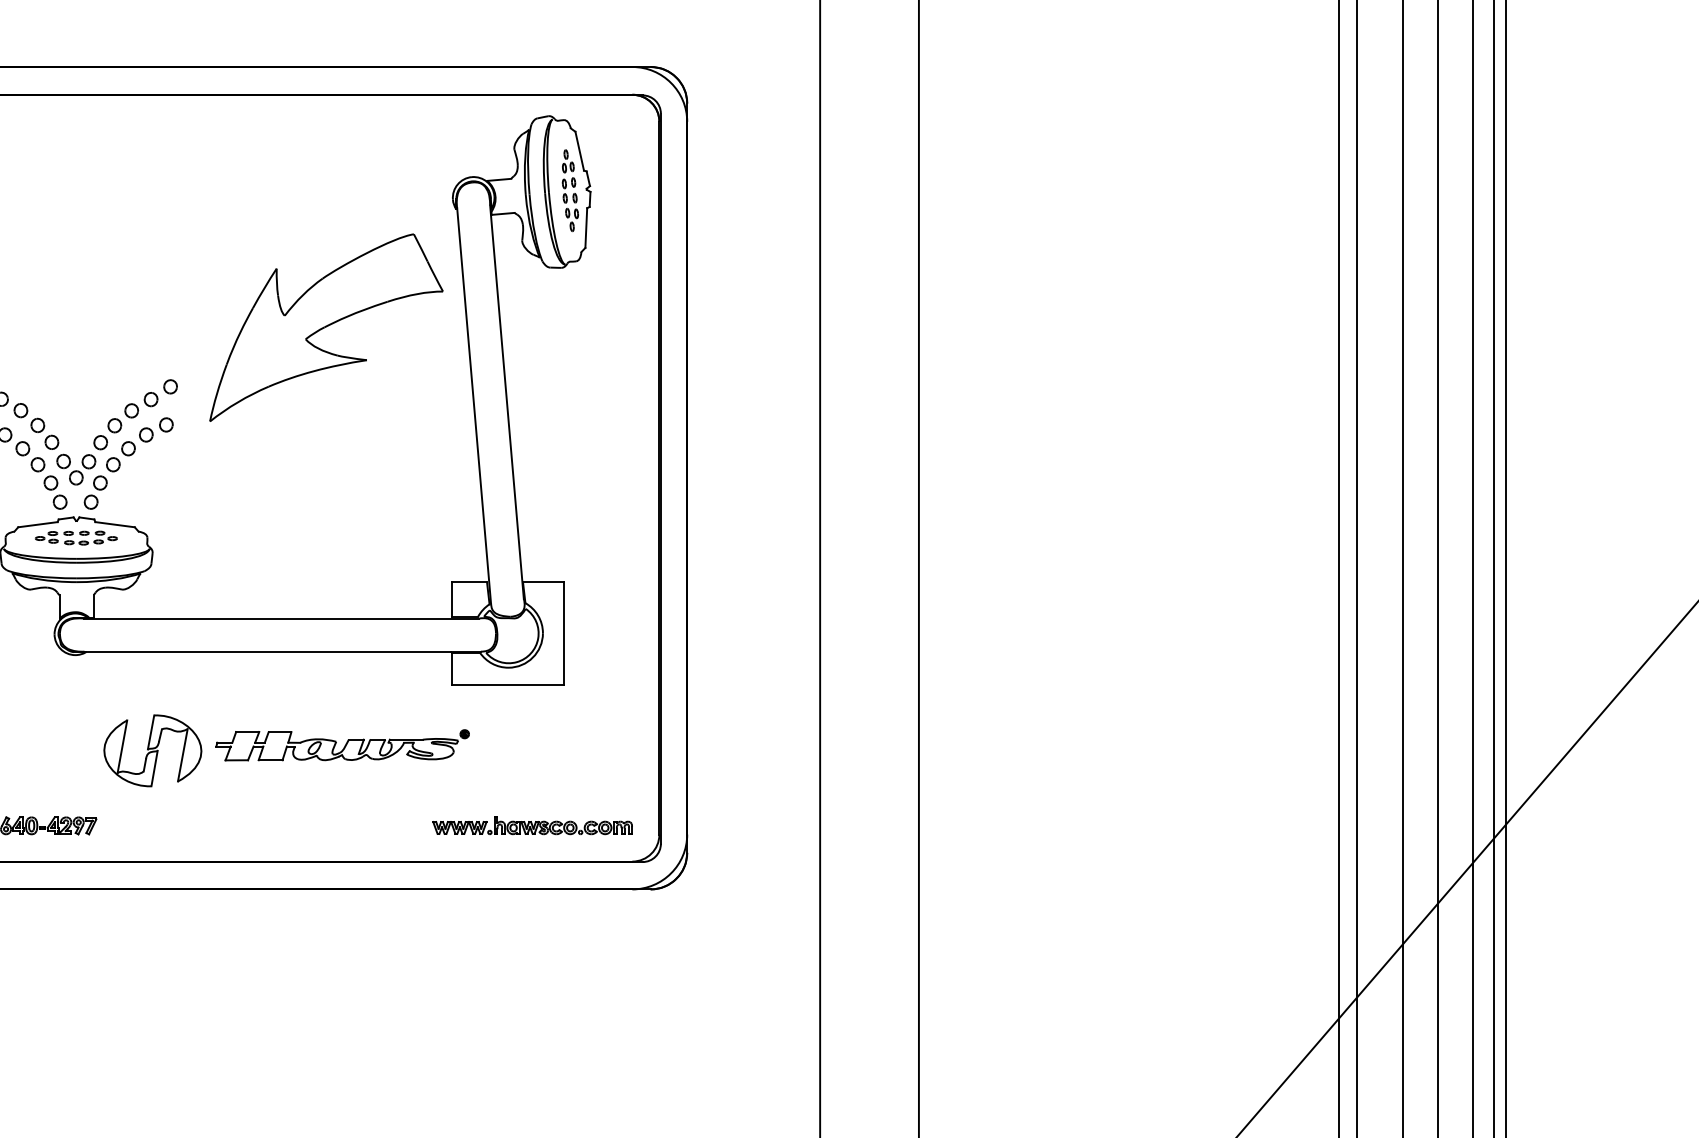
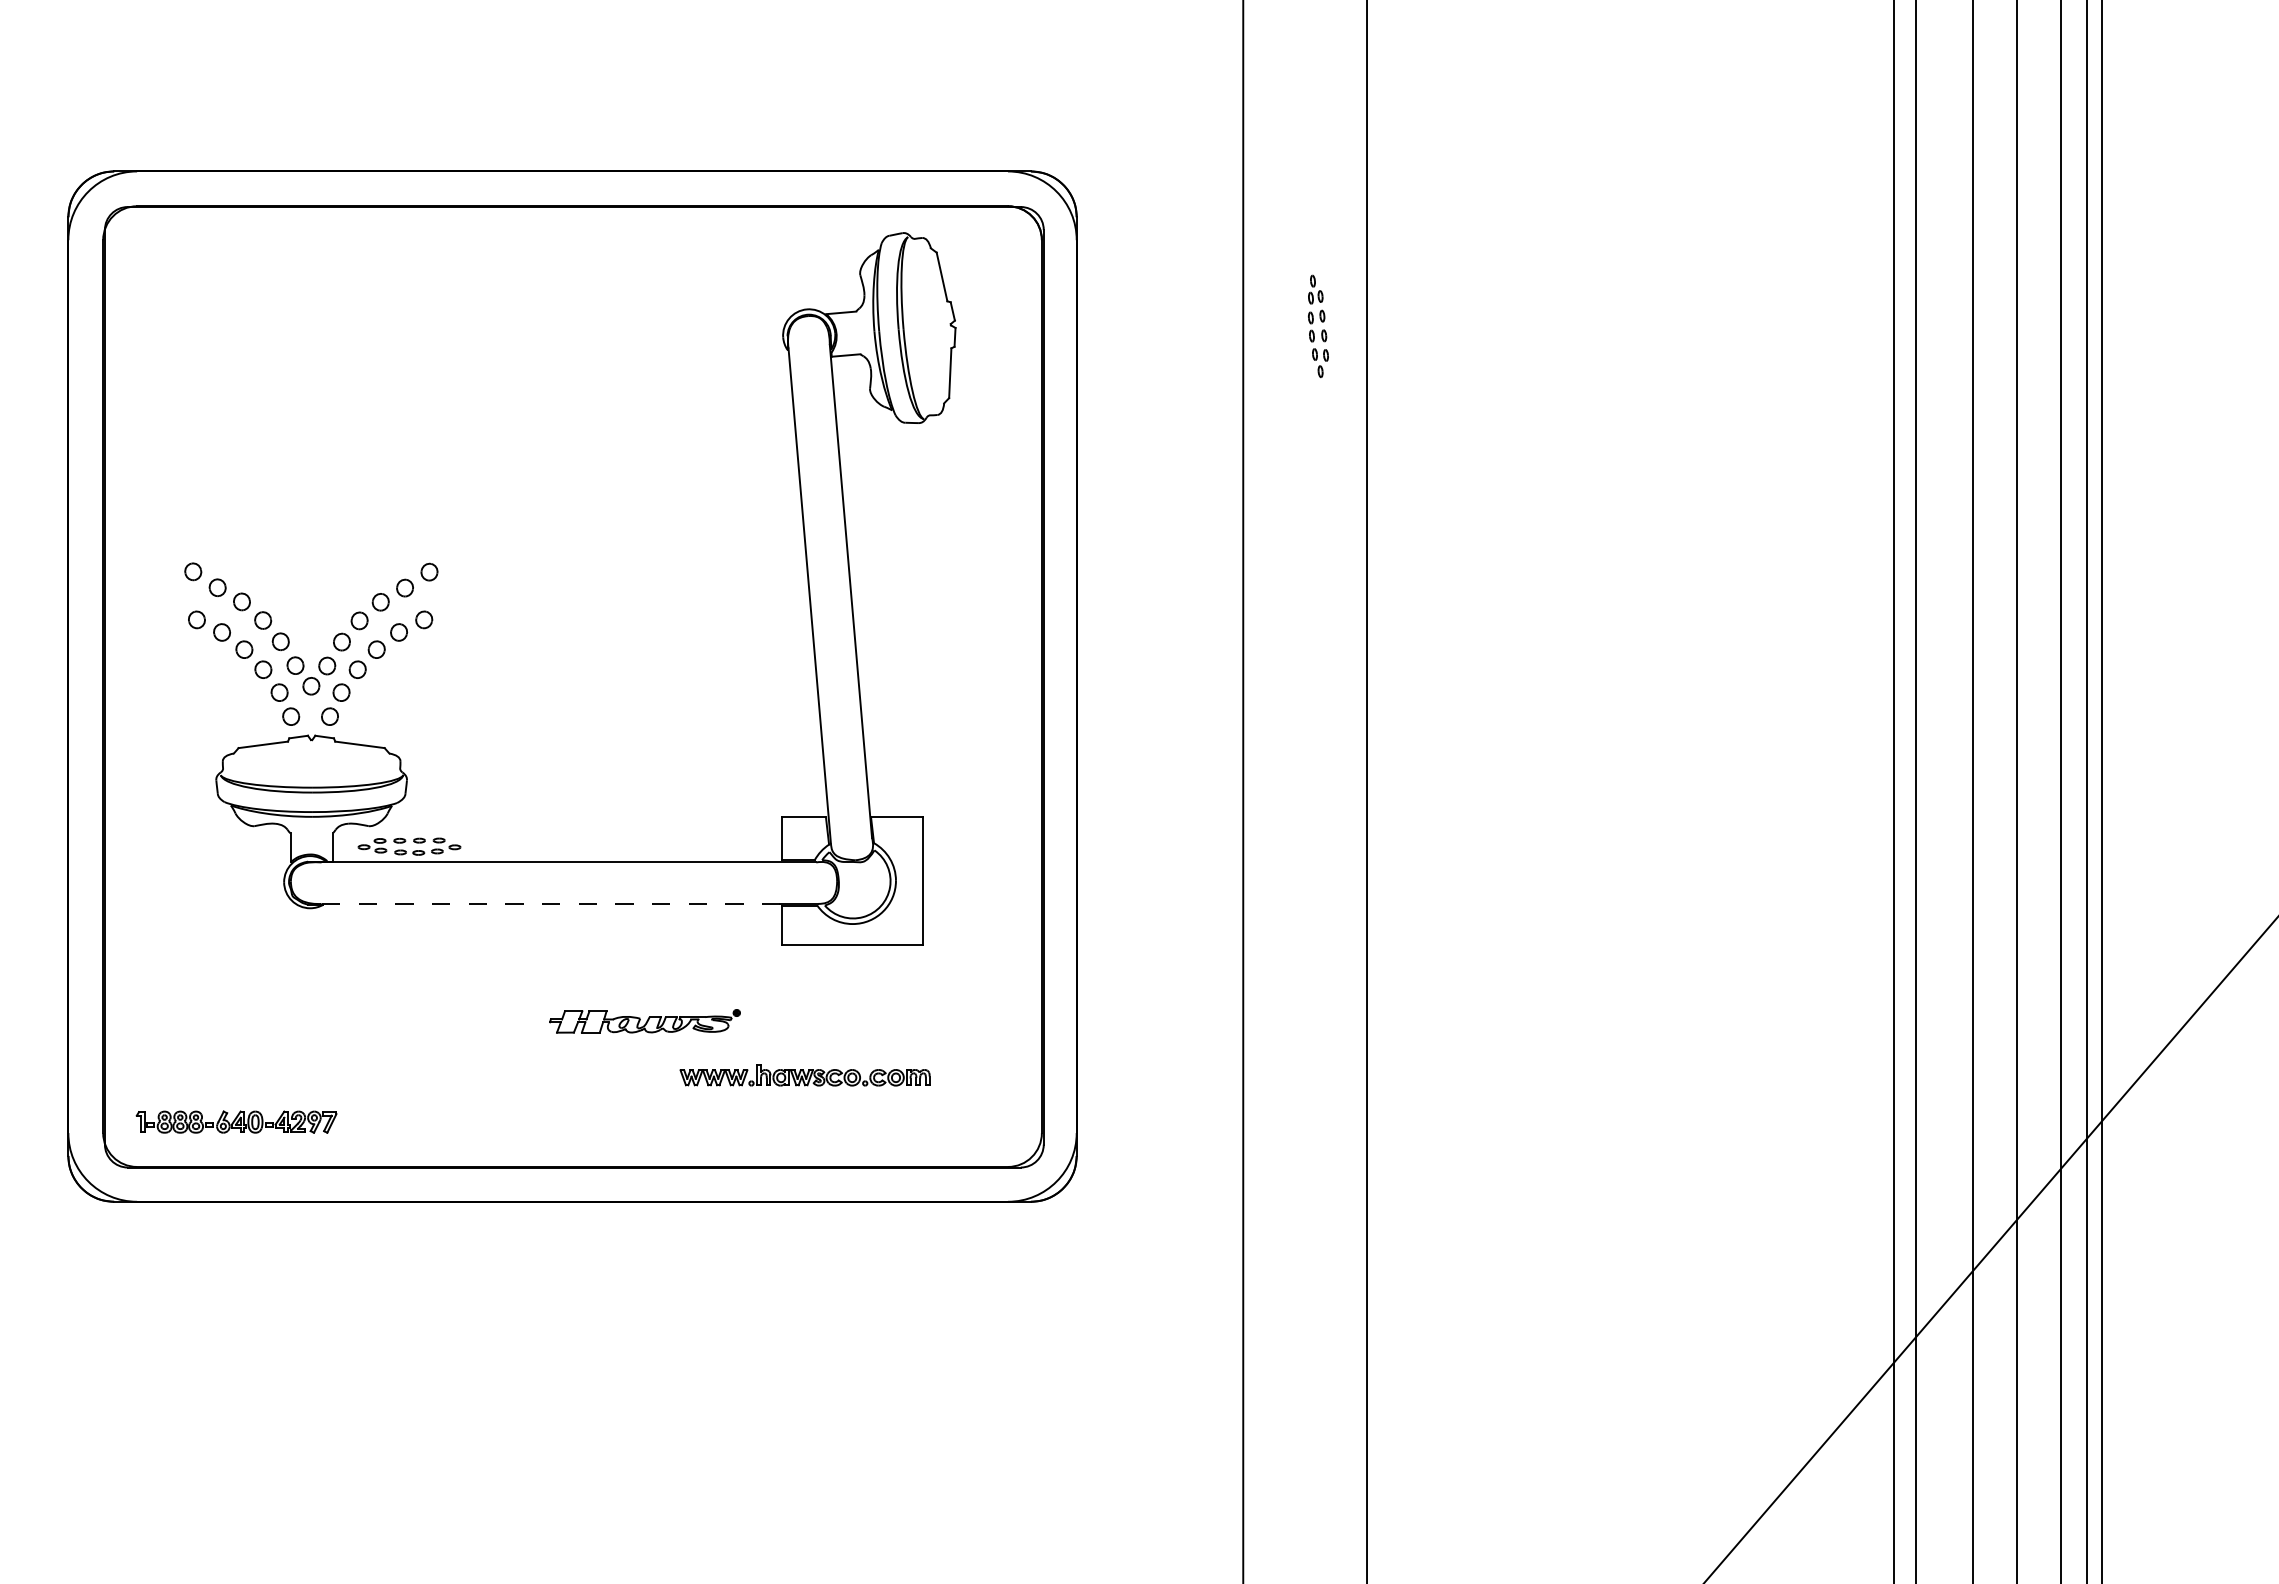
part: (570, 190) -> (1318, 326), moved
part: (326, 328) -> (624, 498), removed
part: (76, 537) -> (409, 846), moved
line: (267, 651) -> (550, 903), solid -> dashed
part: (342, 745) -> (644, 1021), size x0.6
part: (152, 750) -> (406, 1027), removed
part: (532, 826) -> (804, 1075), moved

